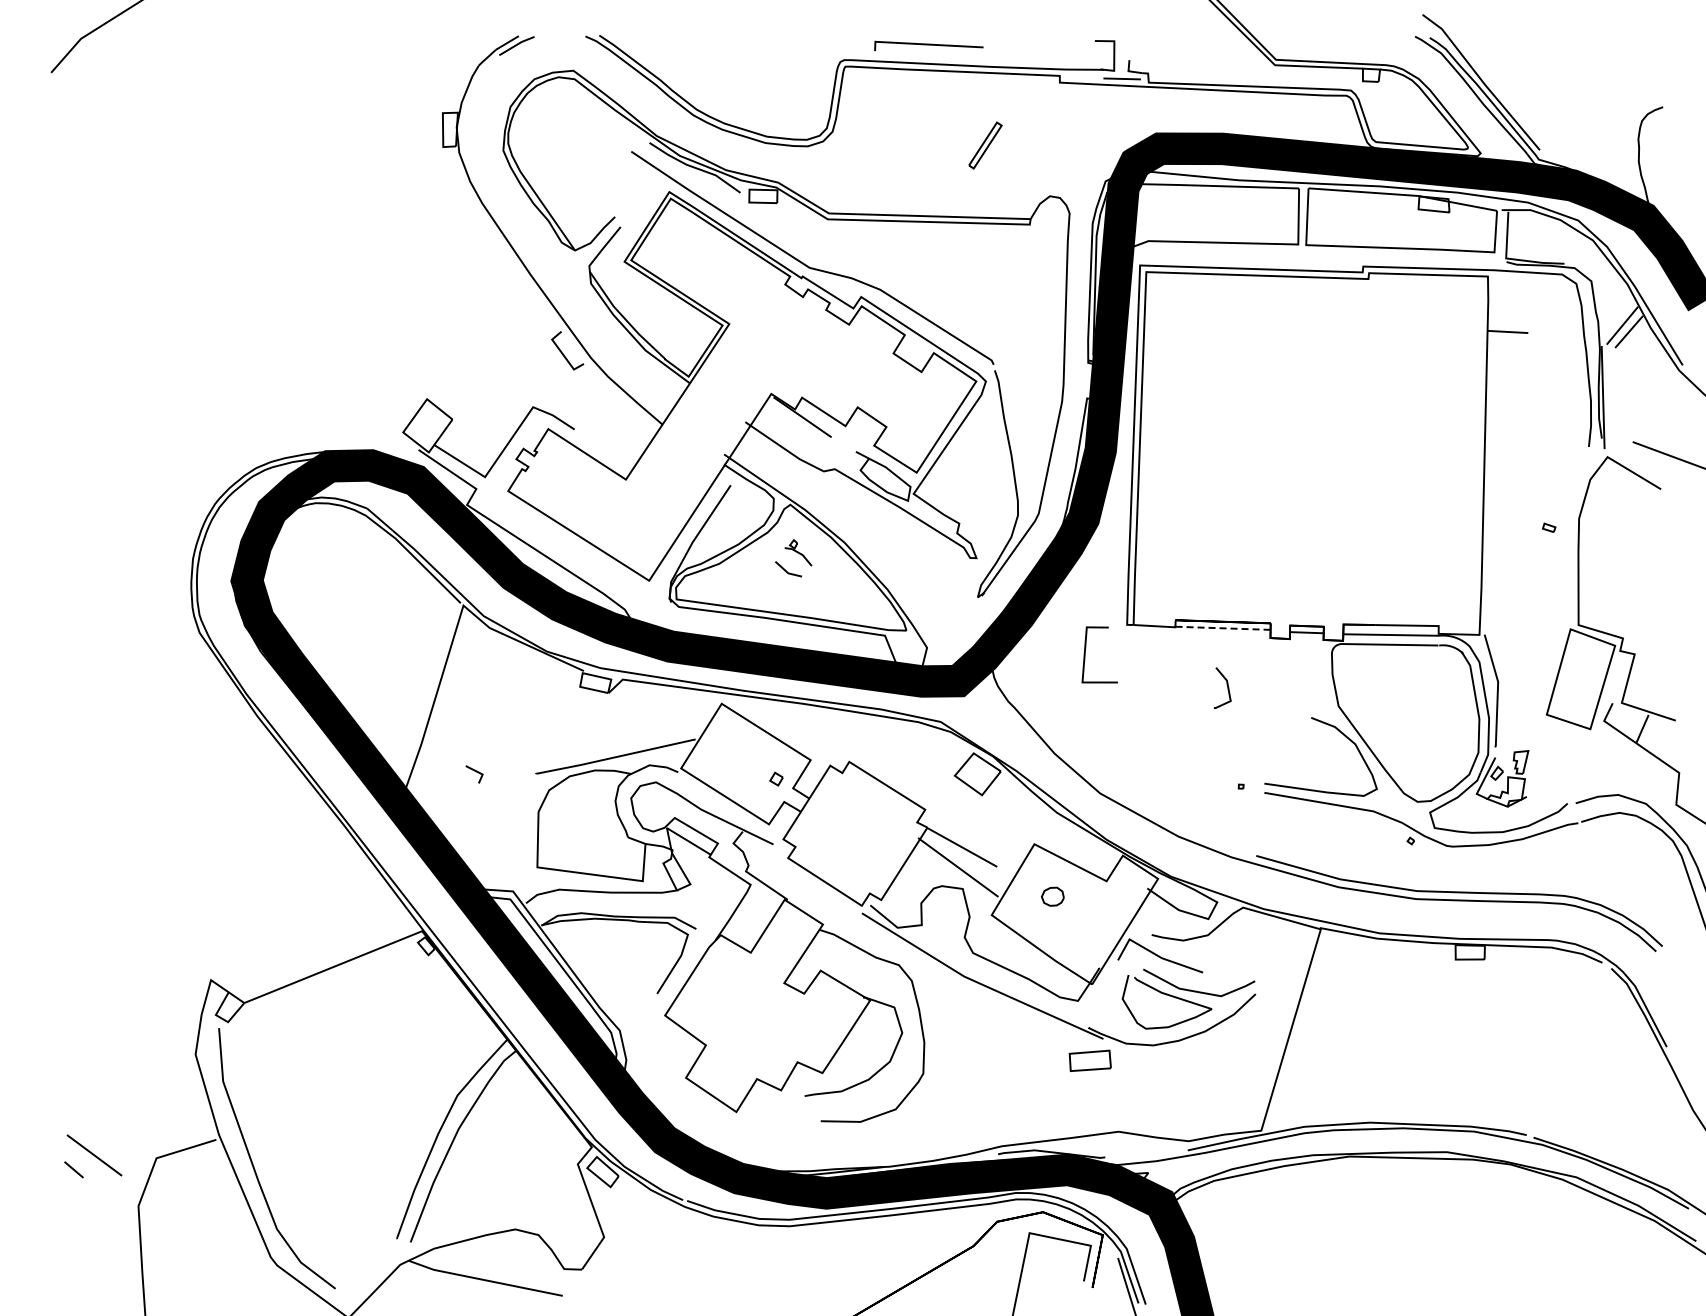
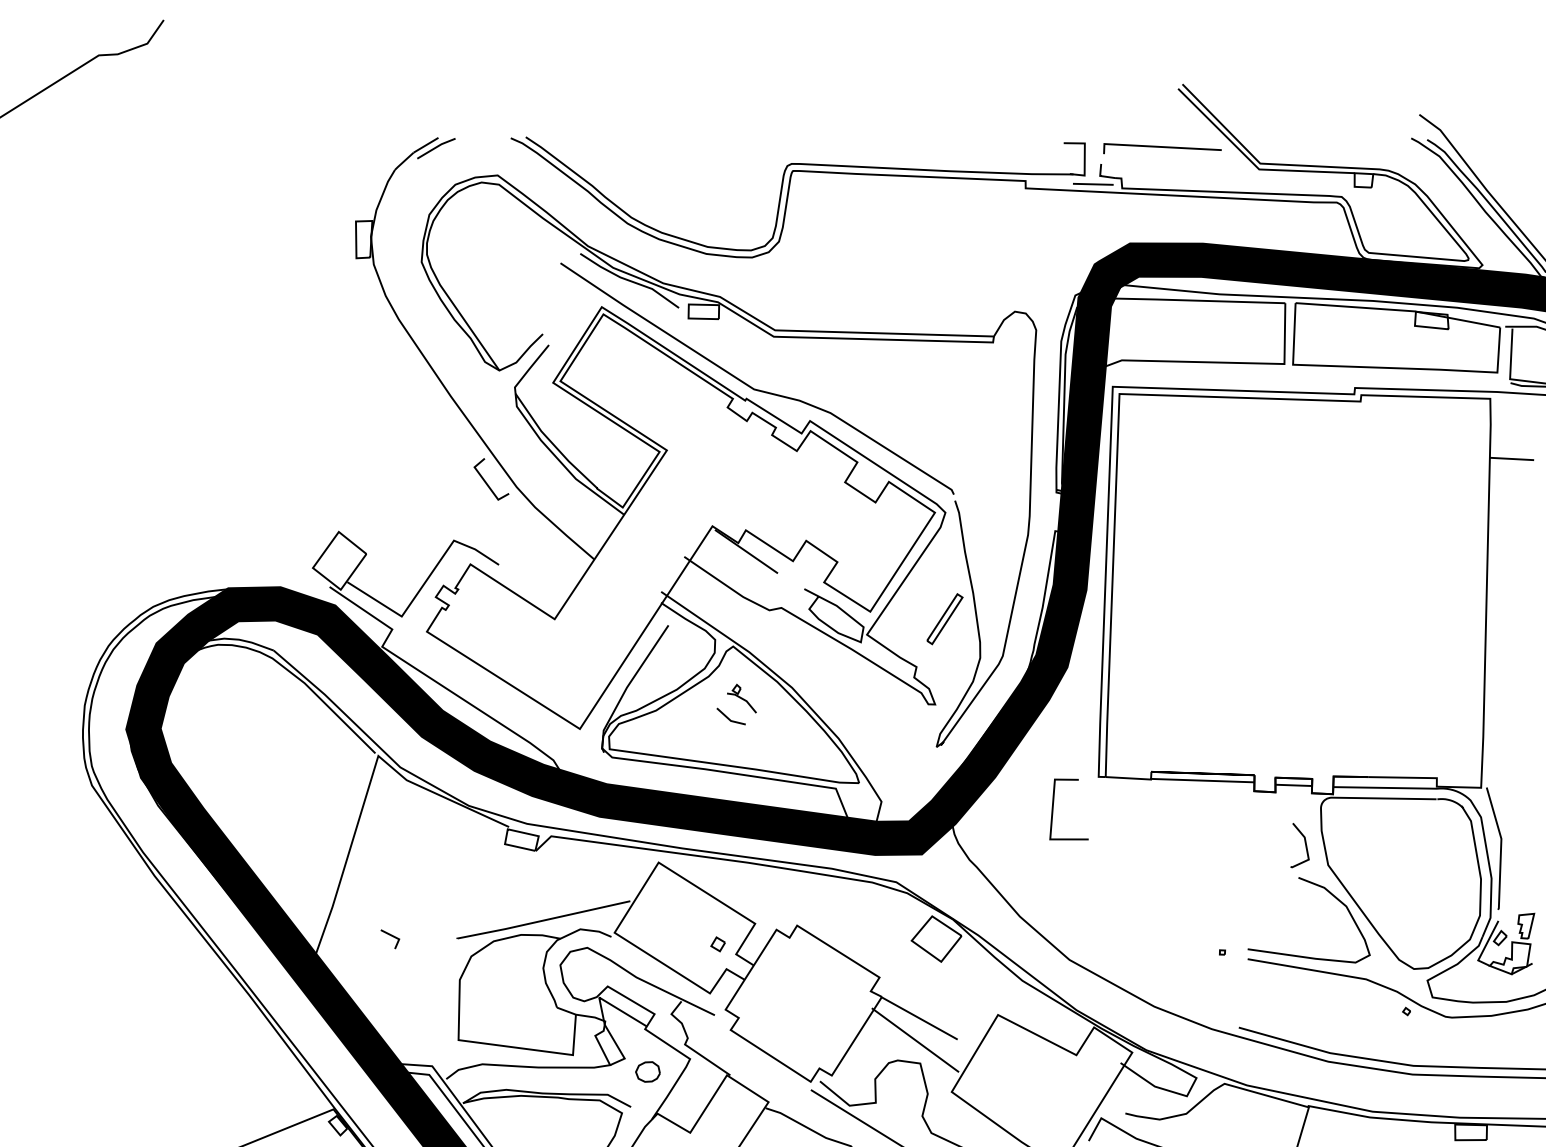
line: (928, 45) -> (1162, 148), moved
part: (985, 145) -> (944, 619), moved
line: (1221, 628) -> (1201, 780), dashed -> solid
line: (1227, 688) -> (1305, 845), moved
part: (1052, 896) -> (647, 1071), moved

